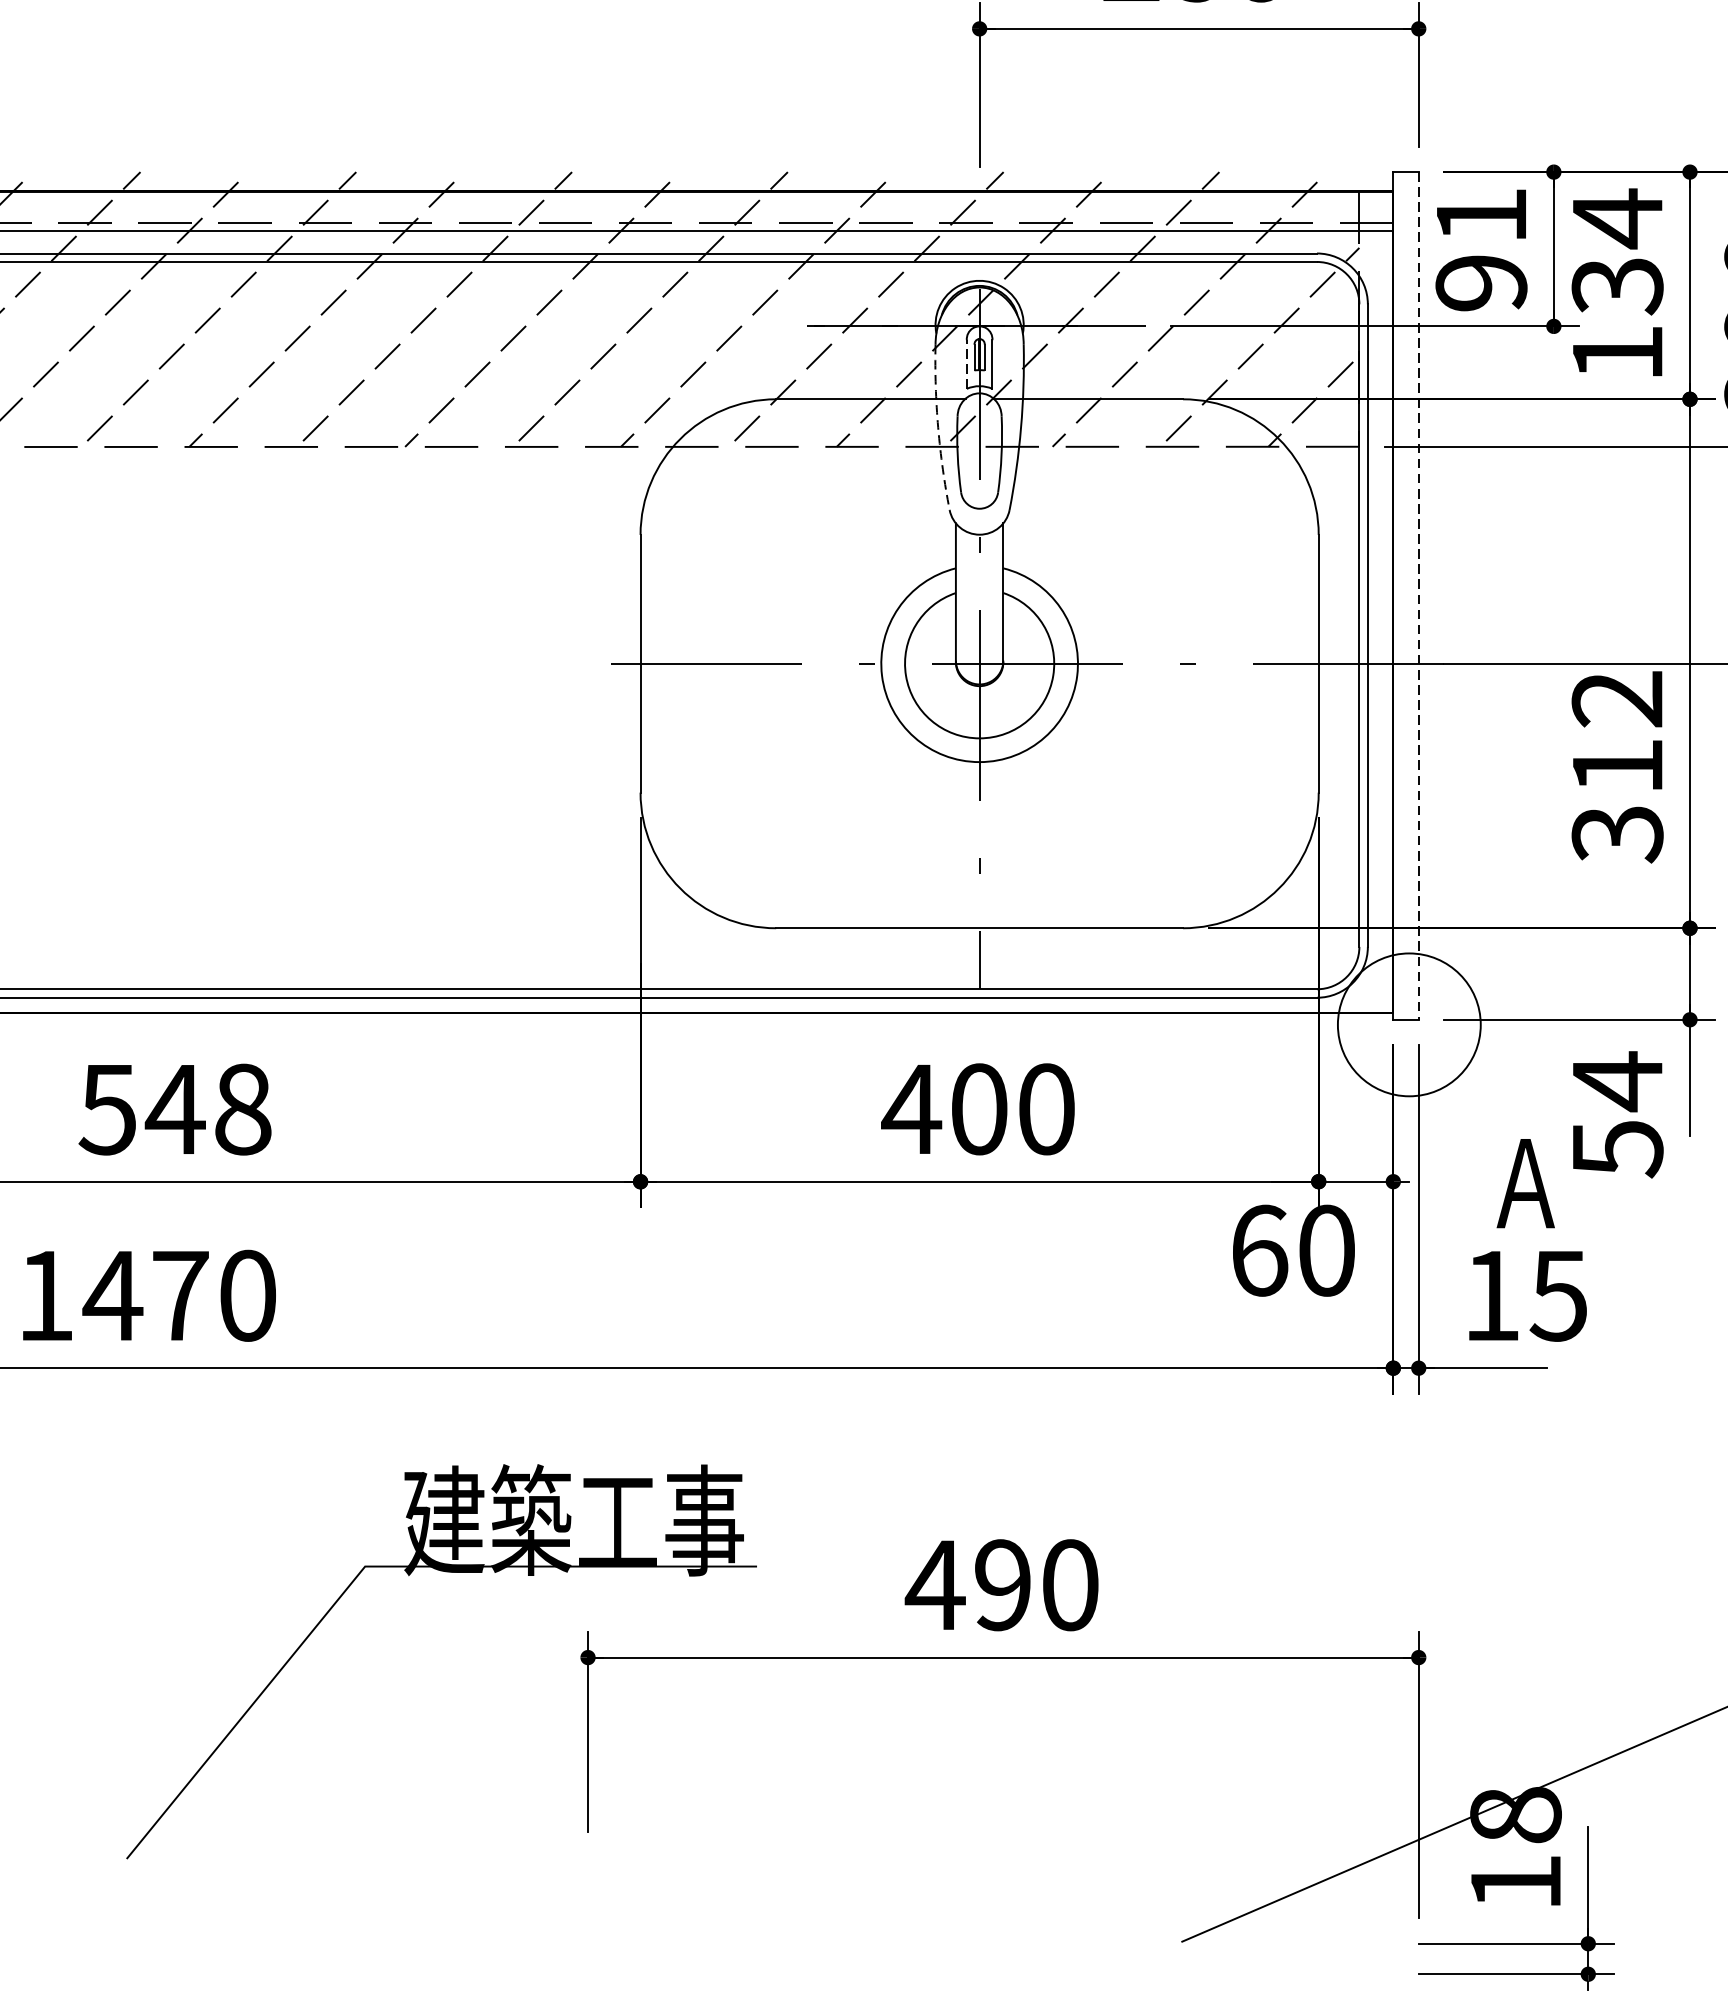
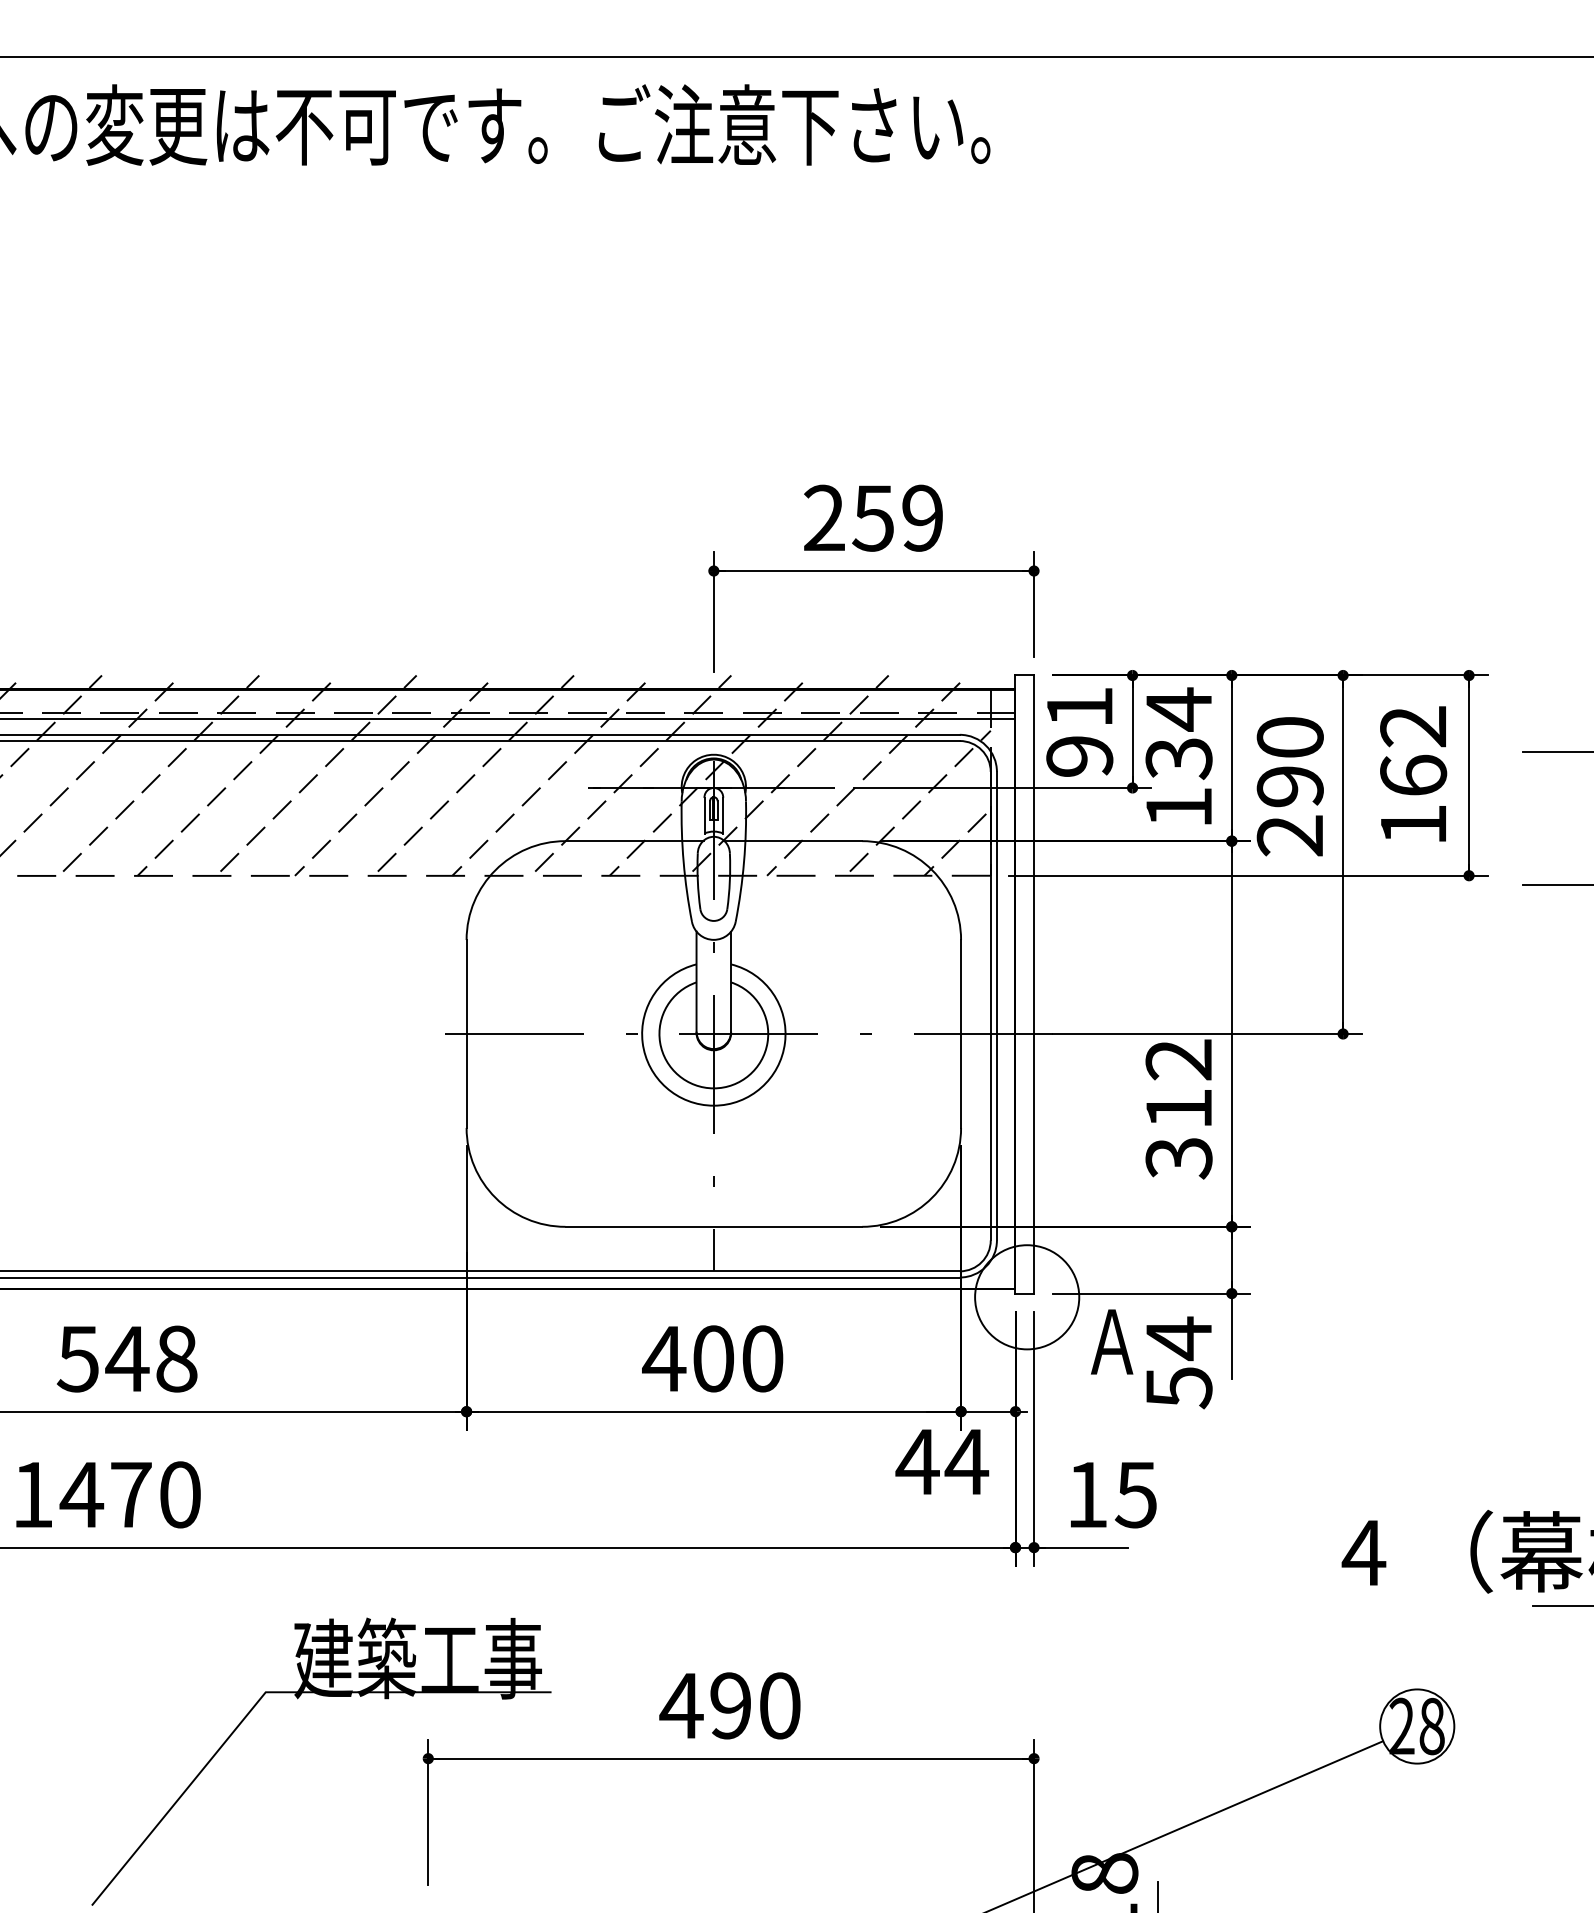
line: (966, 364) -> (704, 815), dashed -> solid
arc: (938, 427) -> (683, 861), dashed -> solid
line: (1419, 597) -> (1034, 985), dashed -> solid
text: (1526, 1182) -> (1112, 1341), moved
text: (1293, 1250) -> (942, 1461), 60 -> 44

